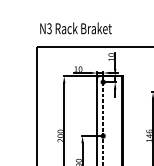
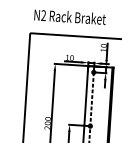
text: (49, 29) -> (43, 16), N3 -> N2

